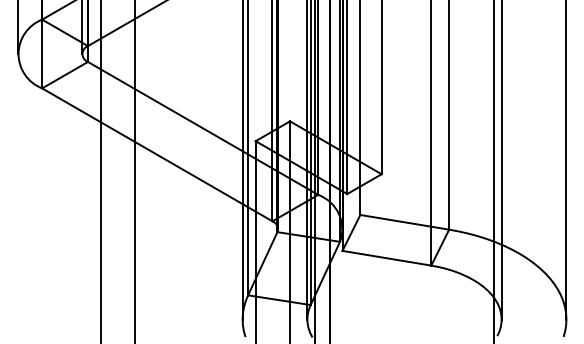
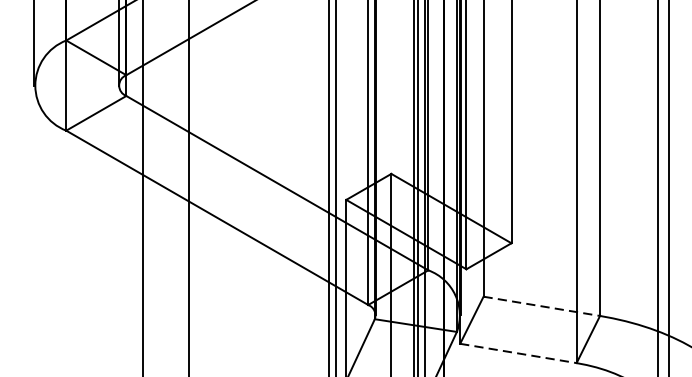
line: (405, 222) -> (542, 306), solid -> dashed
line: (387, 258) -> (519, 353), solid -> dashed

